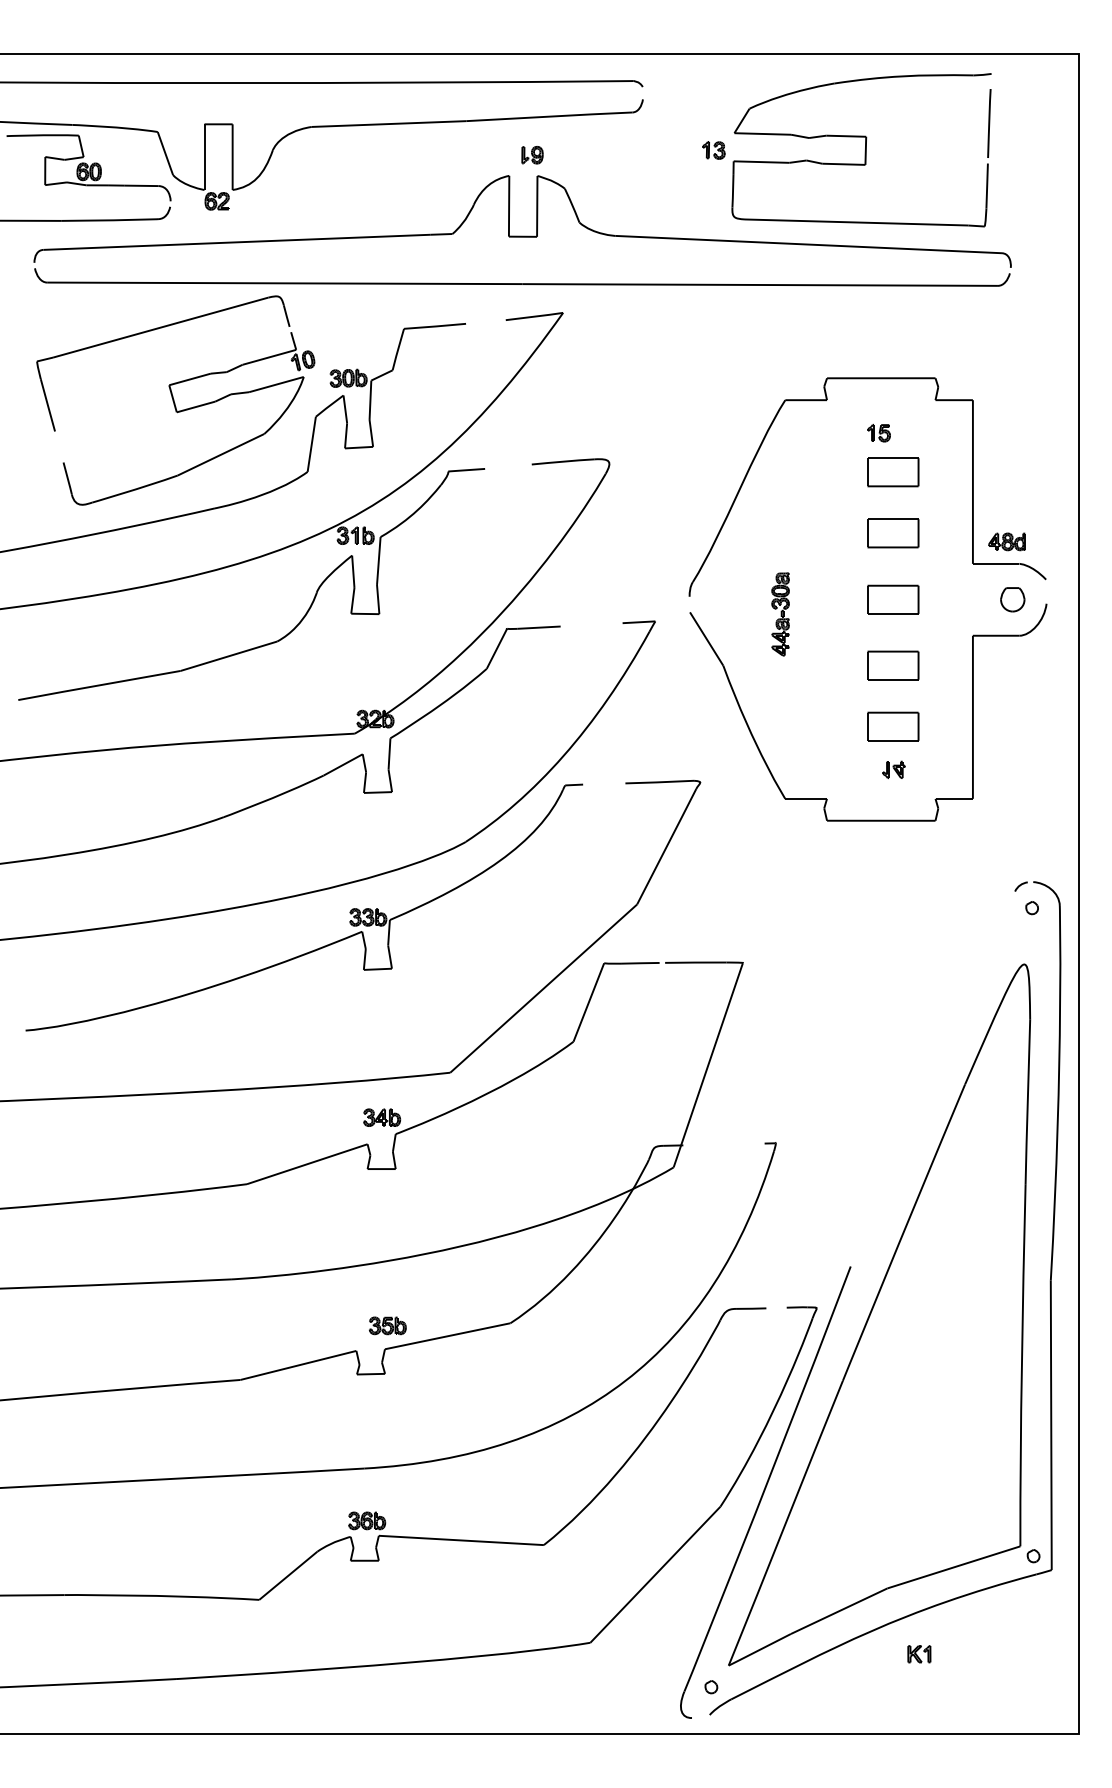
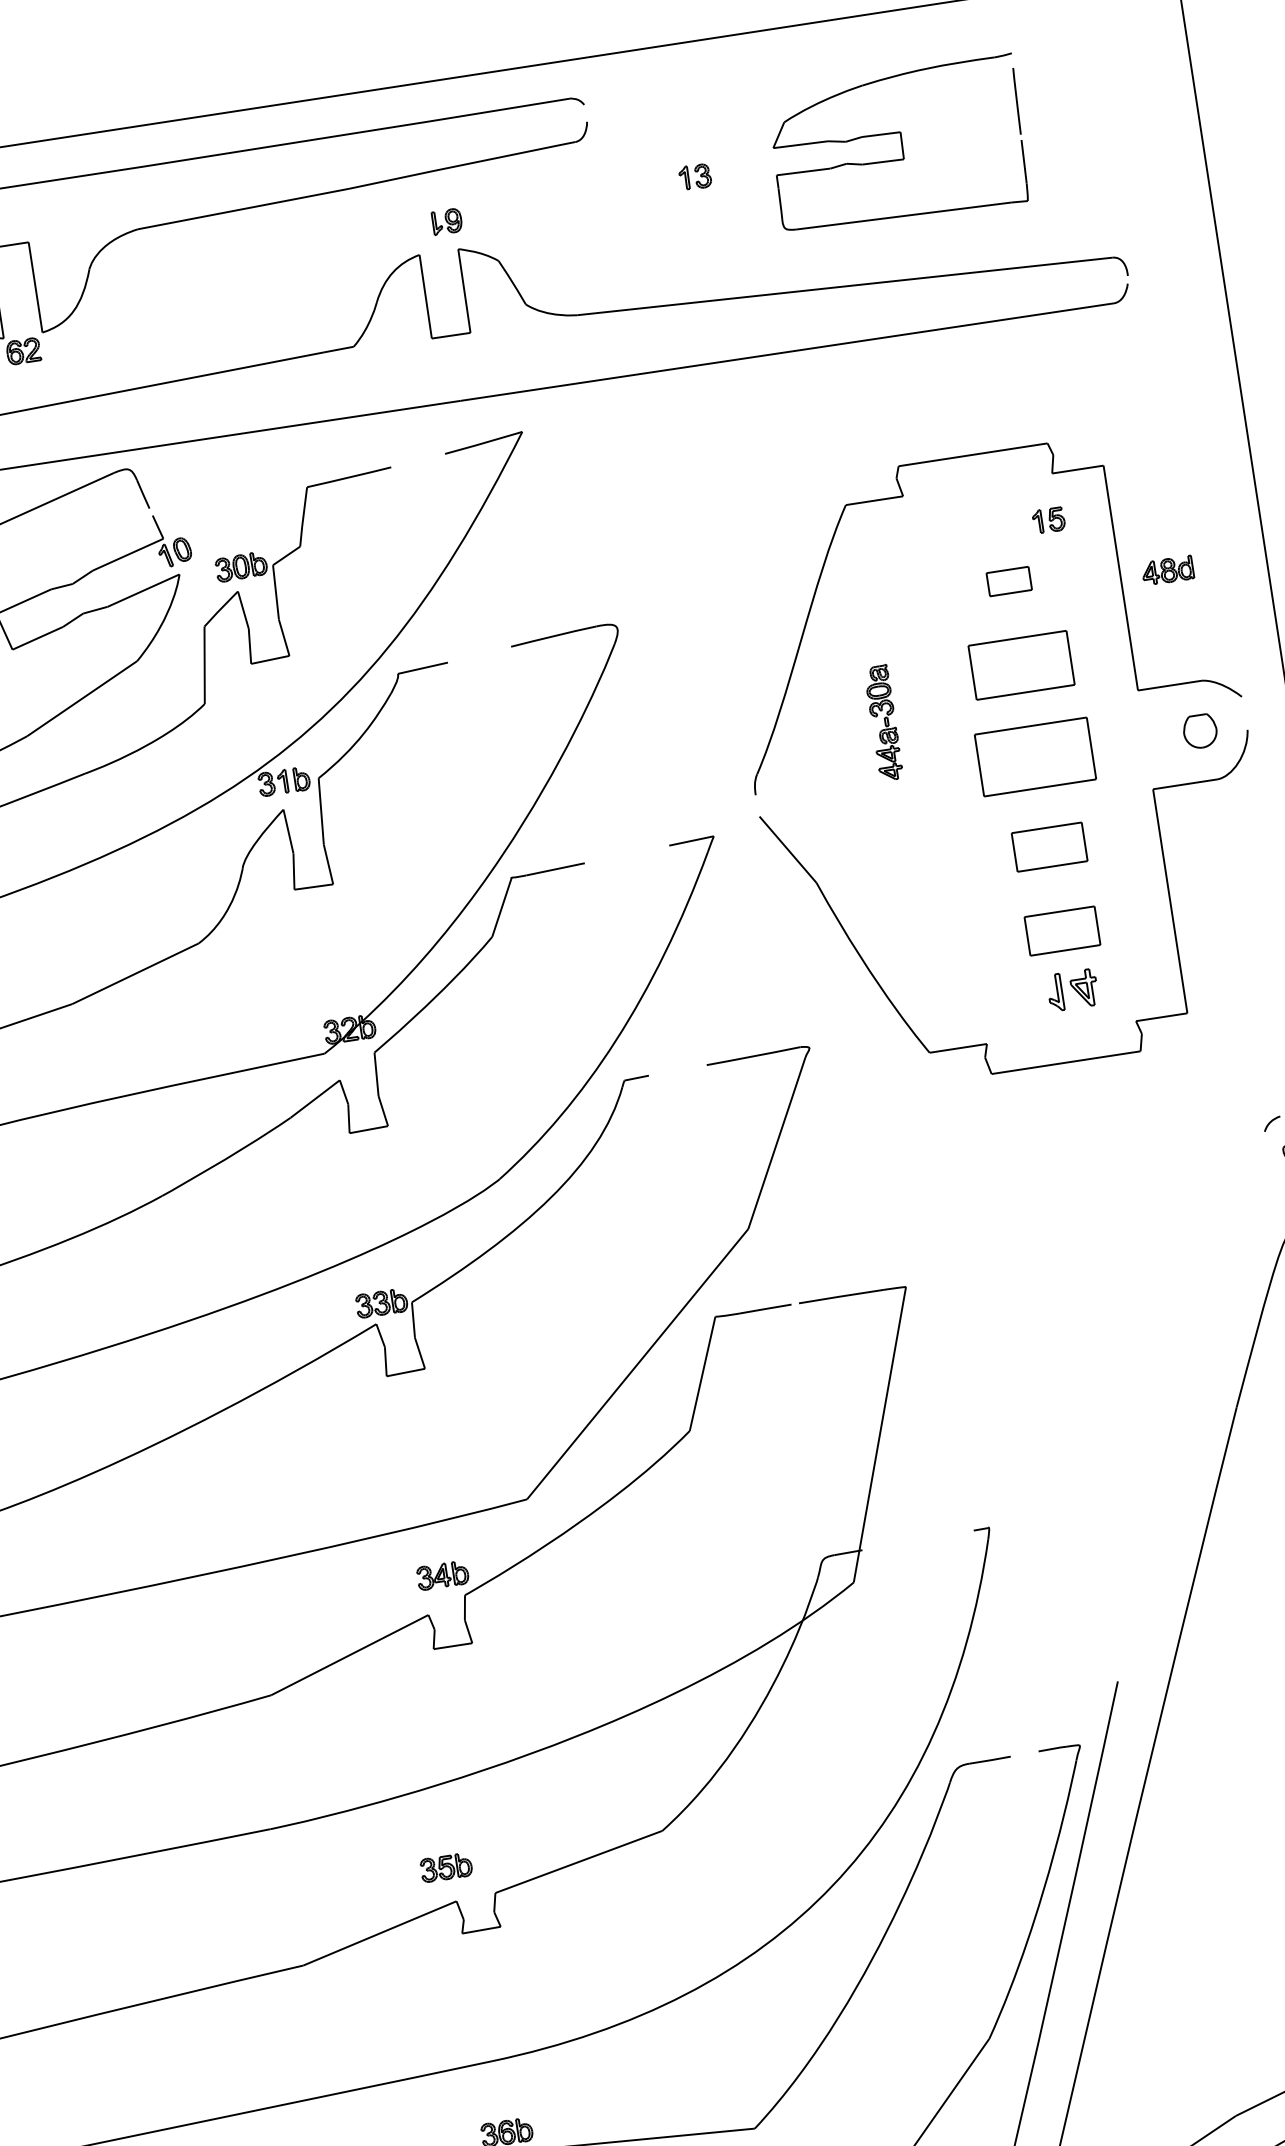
part: (861, 150) -> (898, 146), size x0.7
part: (878, 432) -> (1047, 519), moved
part: (893, 472) -> (1009, 581), size x0.6
part: (893, 533) -> (1022, 665), size x1.4
part: (1006, 541) -> (1166, 570), moved
part: (893, 599) -> (1036, 756), size x1.6
part: (780, 614) -> (883, 723), moved
part: (893, 769) -> (1072, 989), size x1.6
part: (387, 1325) -> (445, 1867), moved

